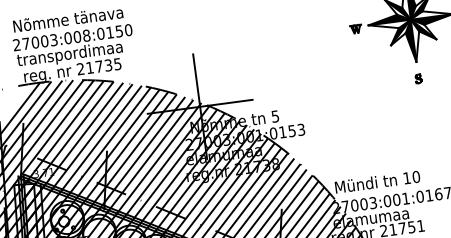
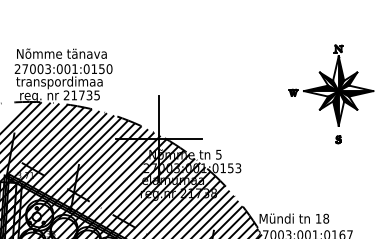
text: (85, 35) -> (74, 68), 27003:008:0150 -> 27003:001:0150
text: (416, 176) -> (326, 218), 10 -> 18

